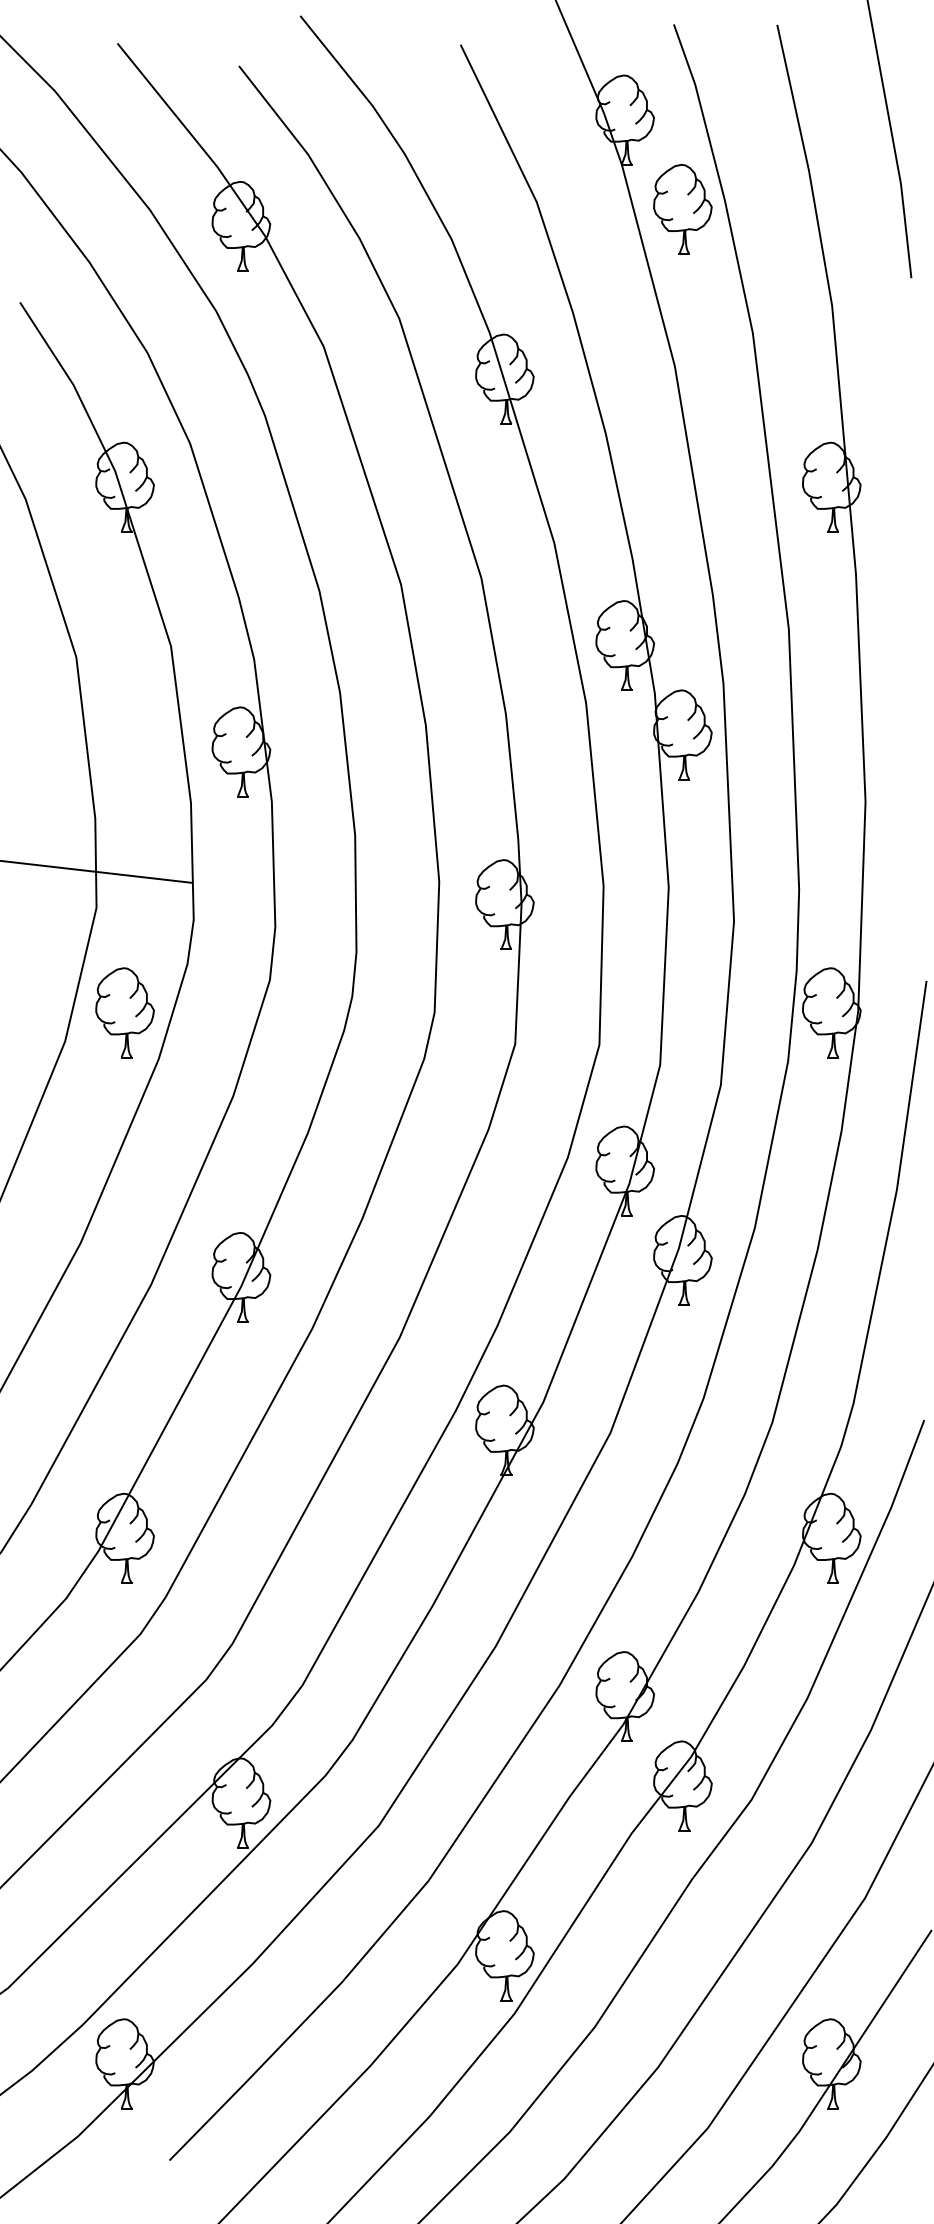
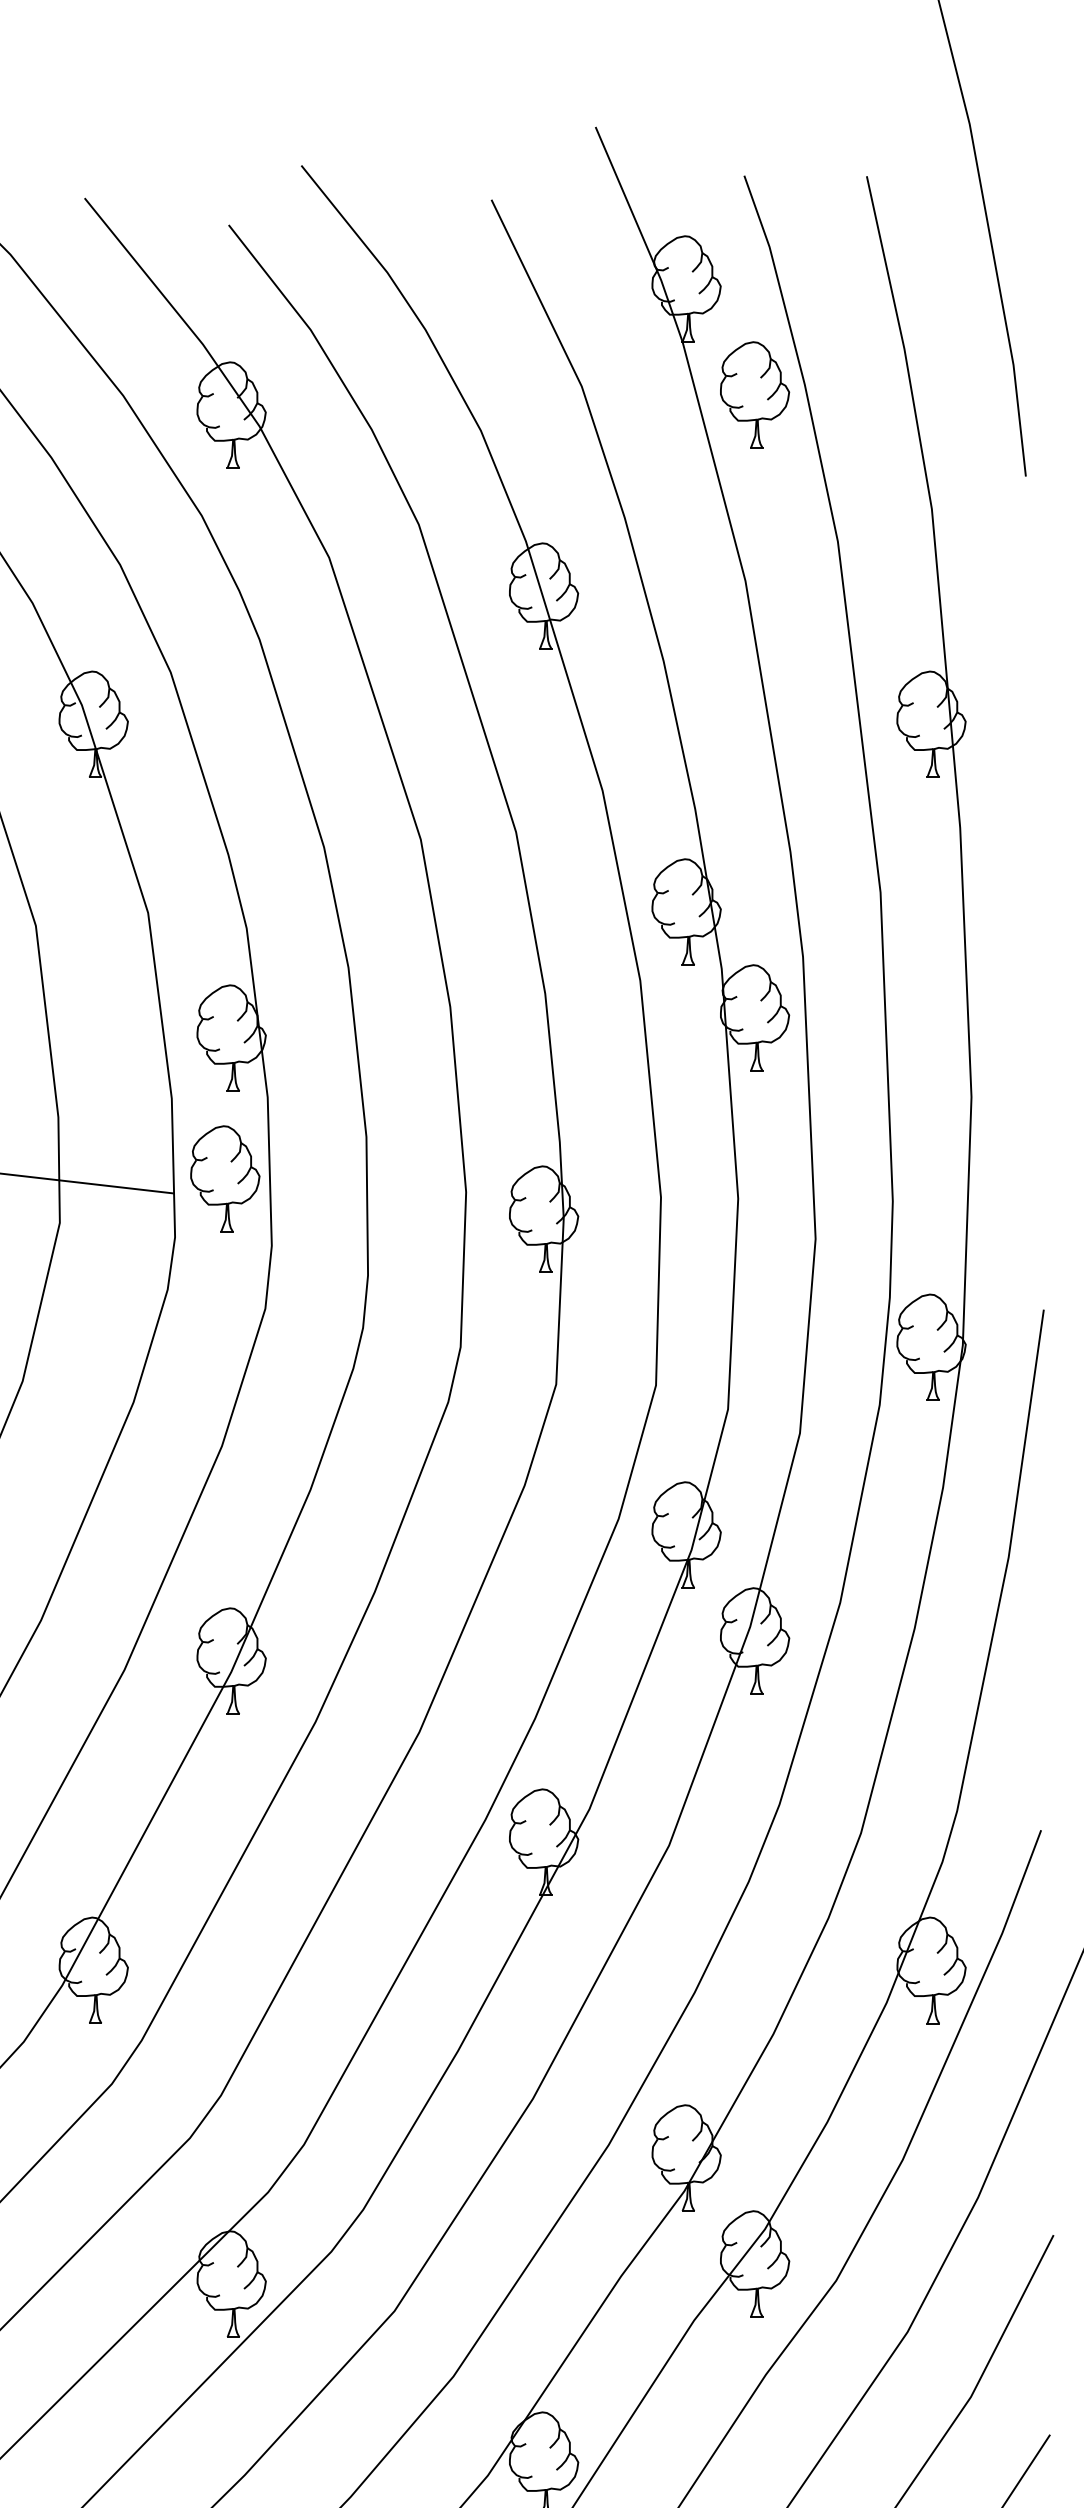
part: (124, 1012) -> (224, 1178), moved

